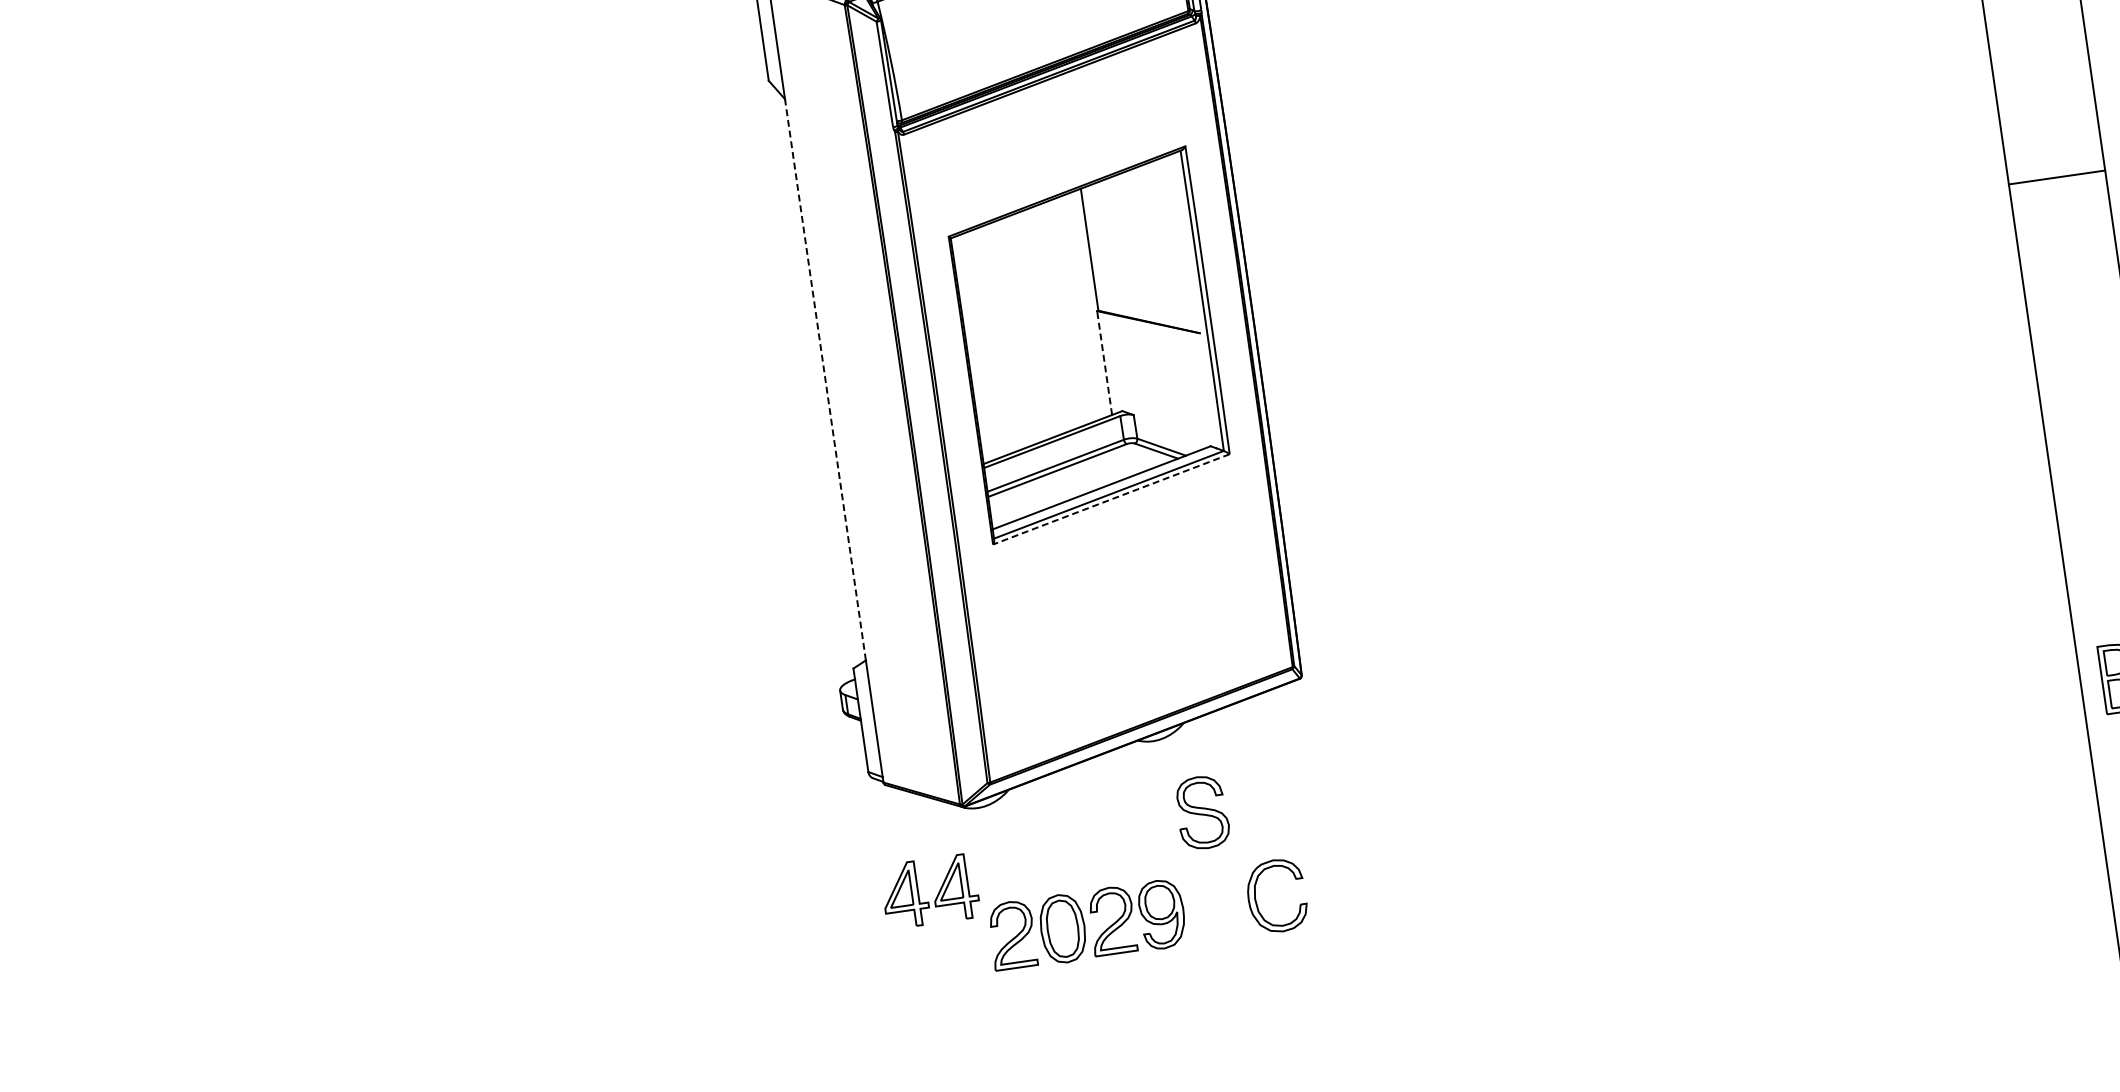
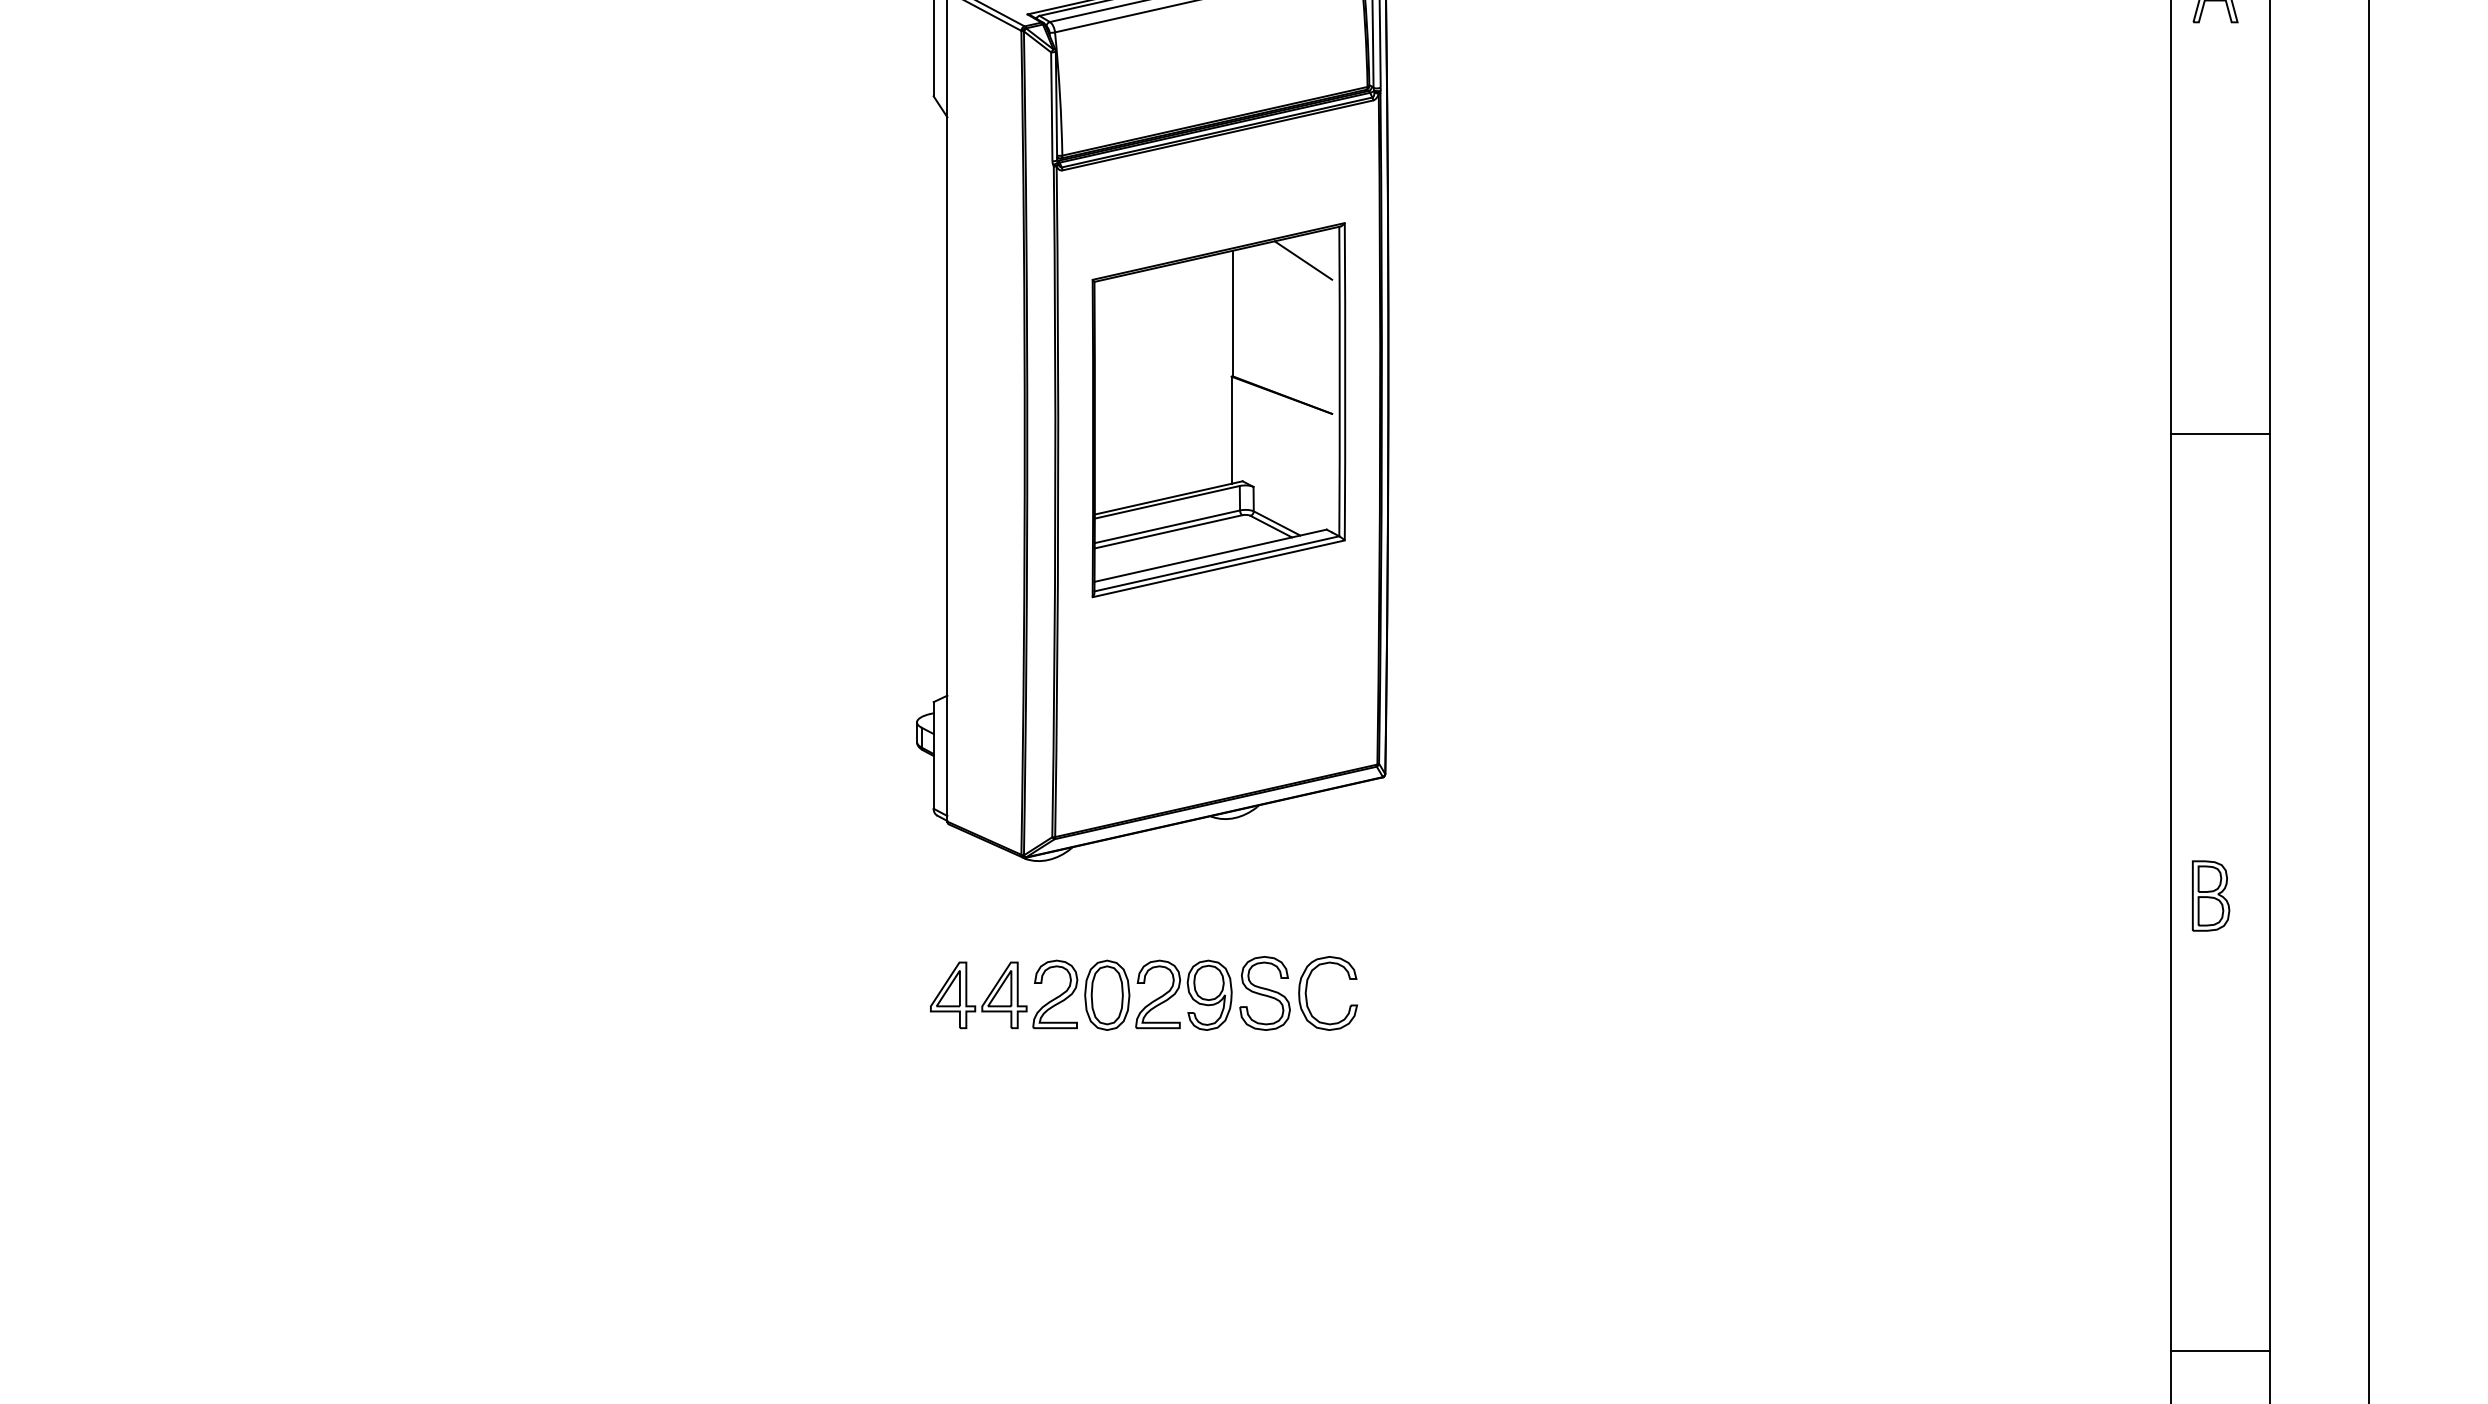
line: (2057, 177) -> (2220, 434), moved
line: (1150, 188) -> (1303, 260), added
line: (1104, 363) -> (1231, 430), dashed -> solid
line: (825, 378) -> (947, 405), dashed -> solid
line: (1111, 499) -> (1218, 568), dashed -> solid
part: (1201, 812) -> (1264, 993), moved
part: (937, 894) -> (985, 999), moved

